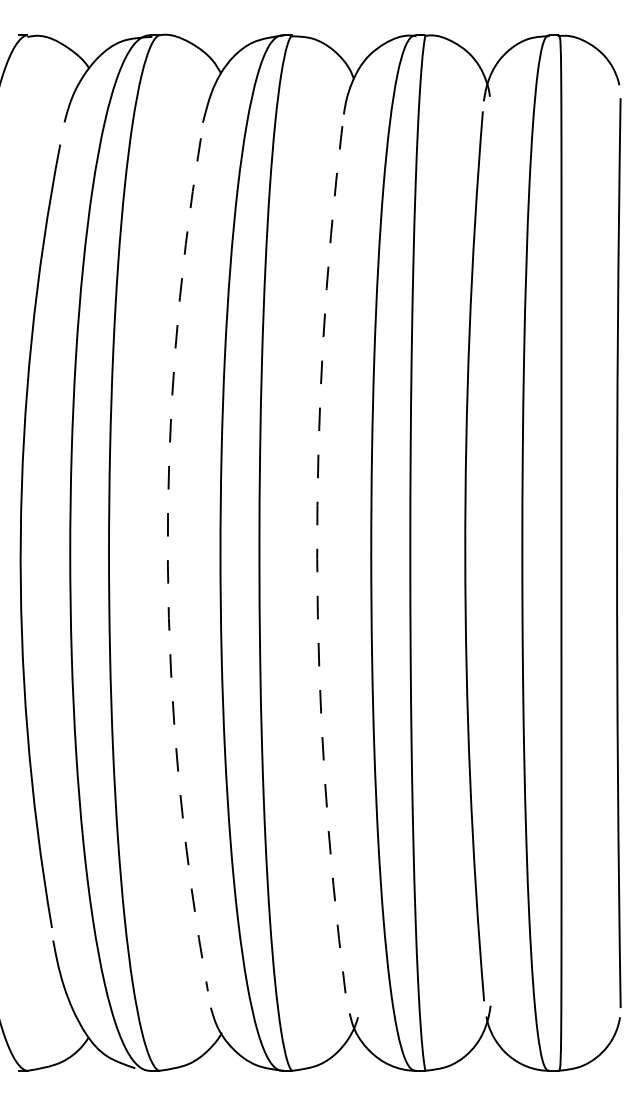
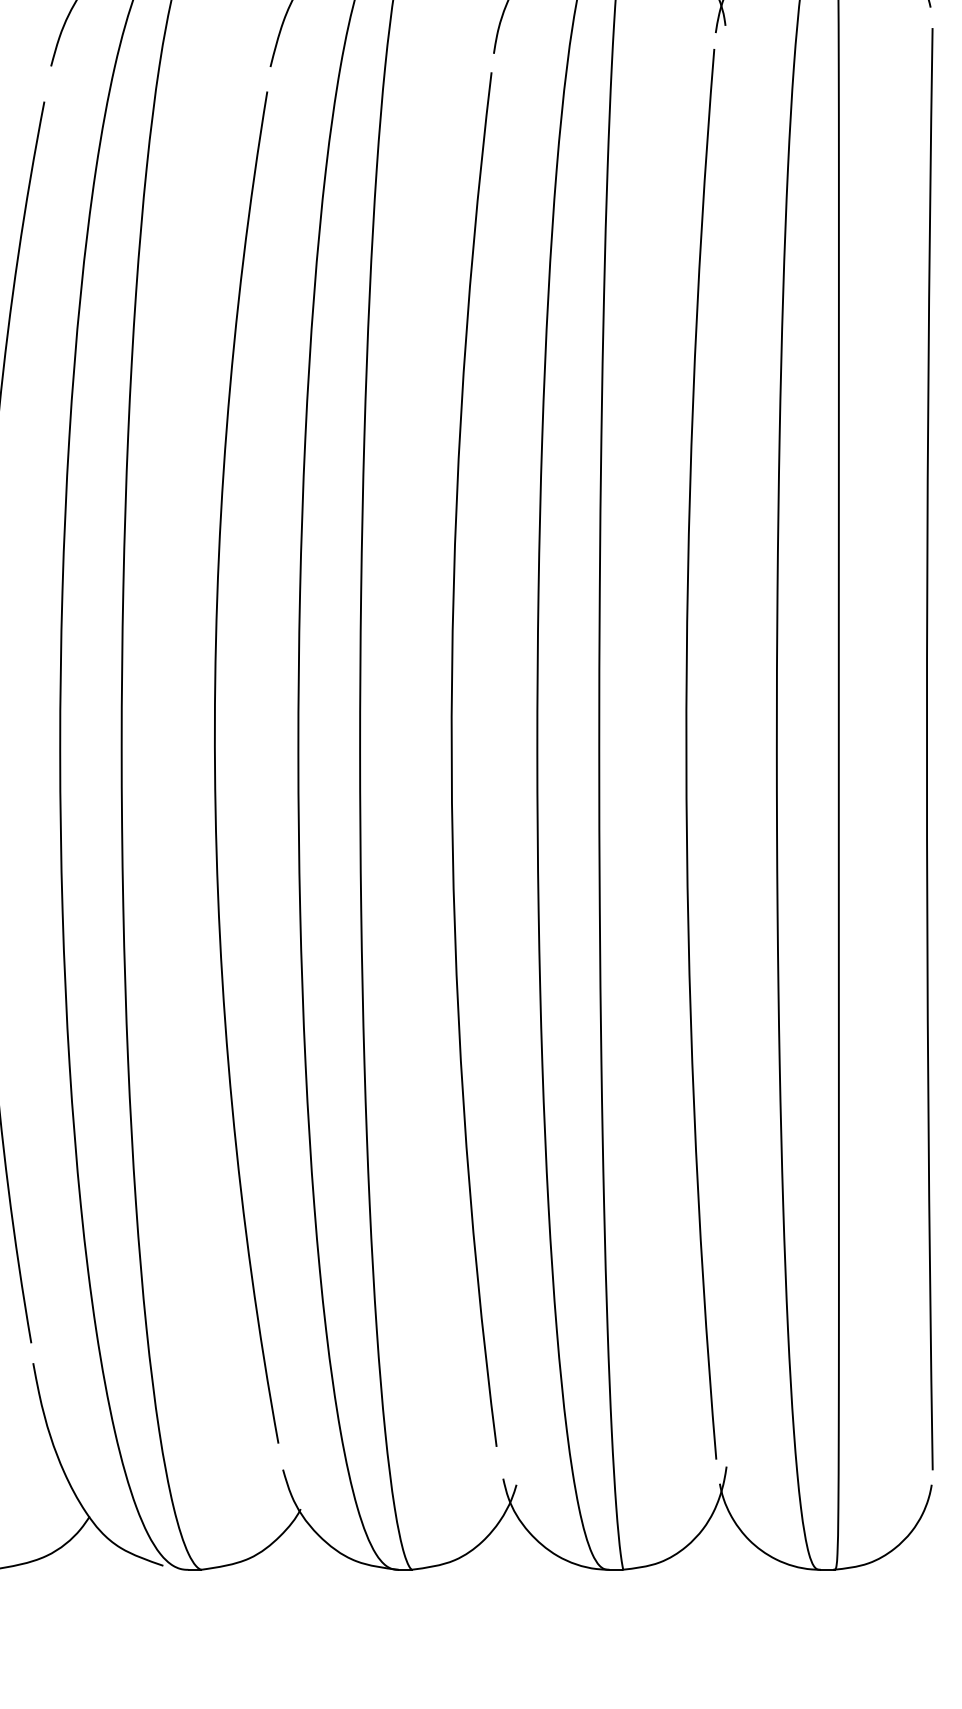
arc: (317, 559) -> (452, 759), dashed -> solid
arc: (167, 565) -> (214, 768), dashed -> solid

